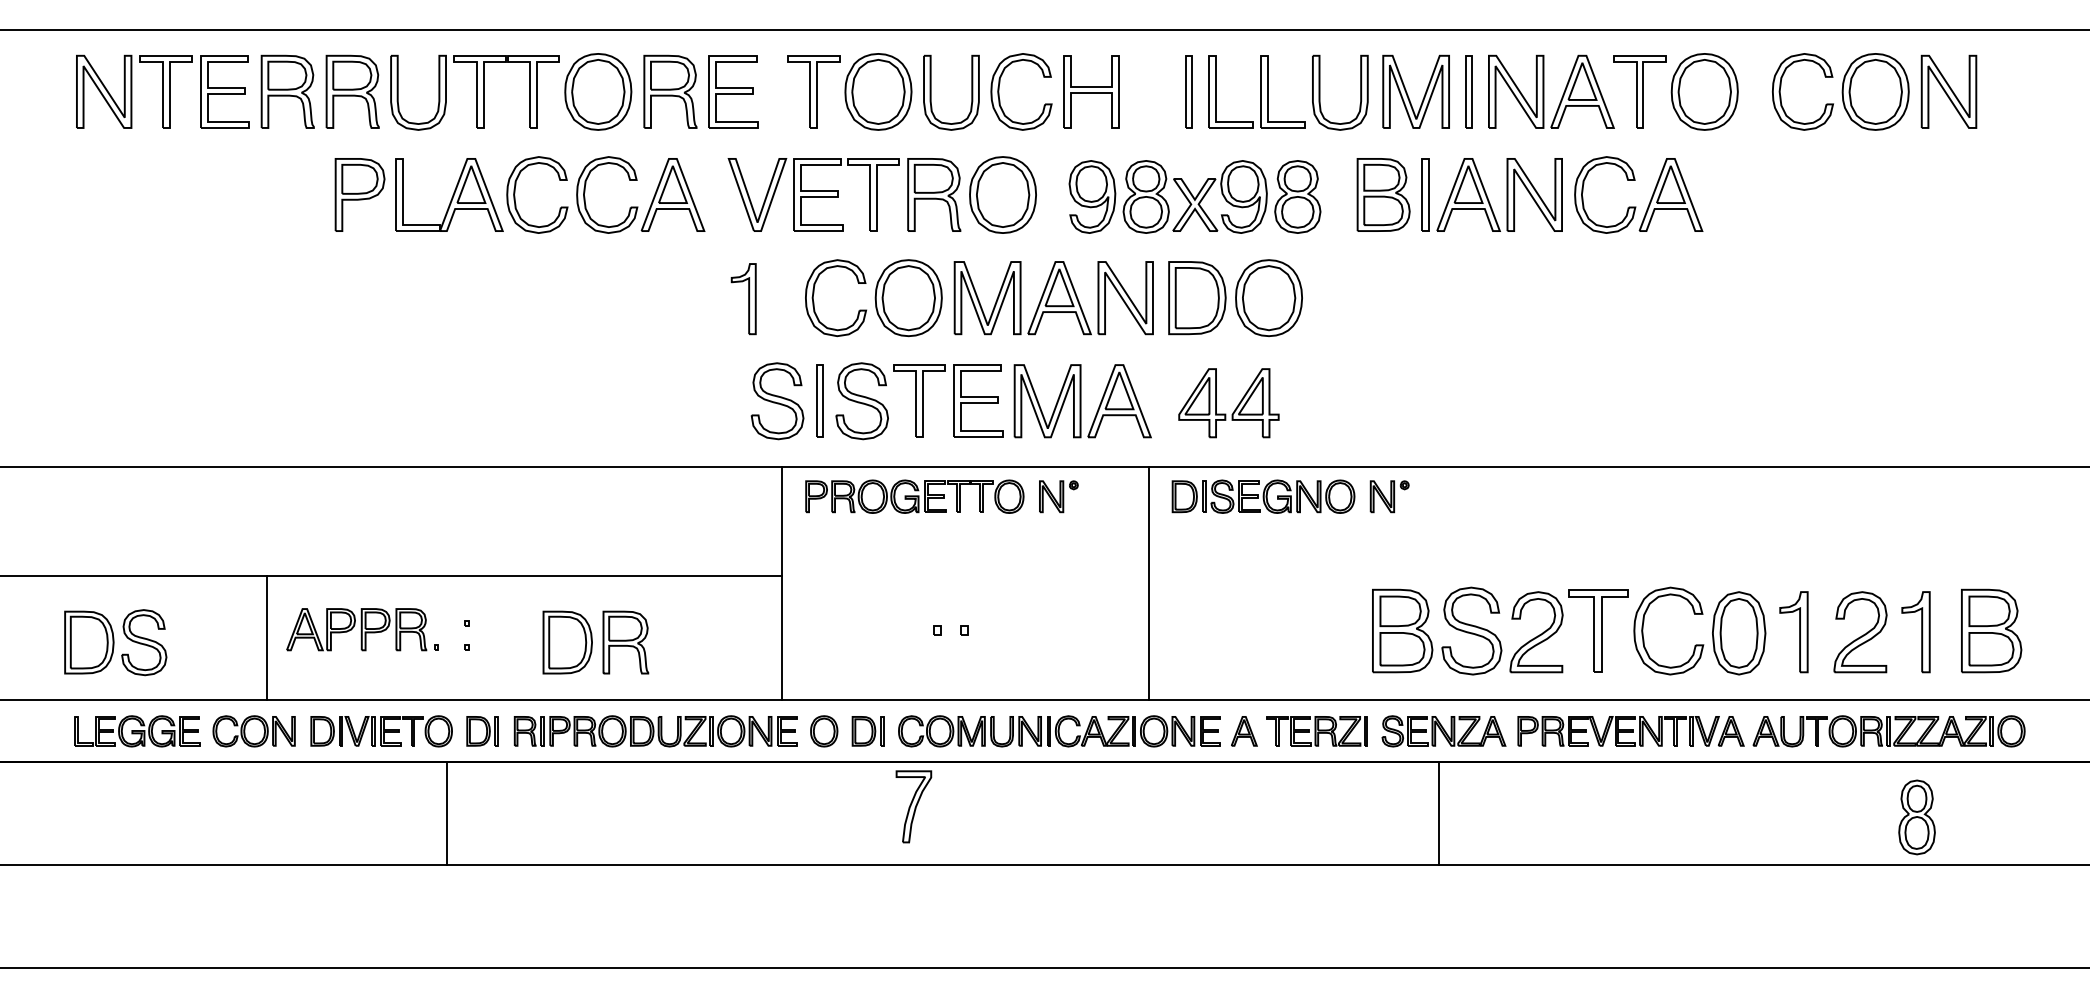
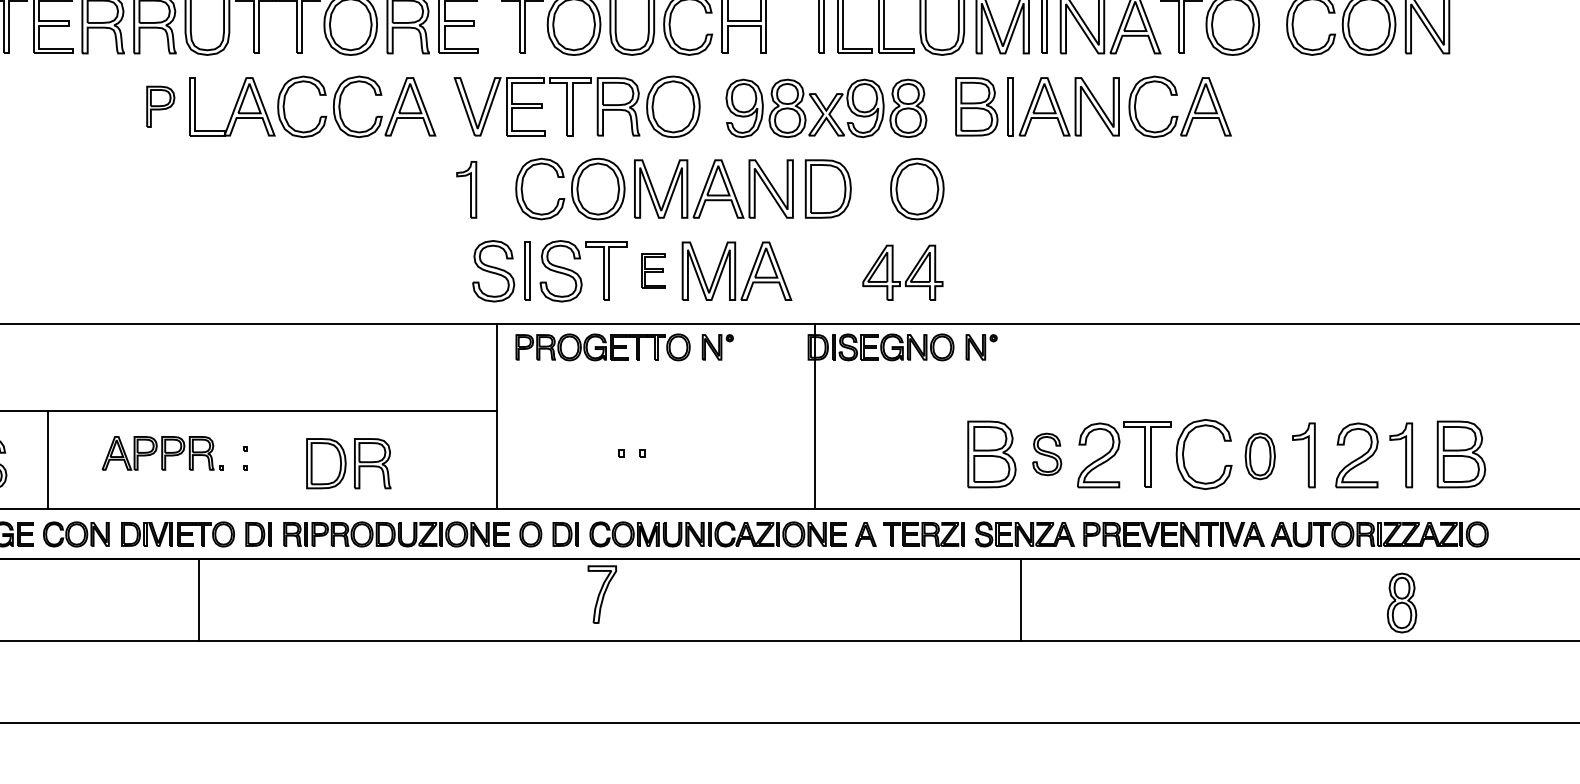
part: (359, 194) -> (160, 106), size x0.7
part: (1268, 297) -> (916, 188), moved
part: (978, 400) -> (653, 270), size x0.6
part: (1234, 409) -> (907, 277), moved
line: (1148, 583) -> (814, 416), moved
part: (1471, 630) -> (1046, 454), size x0.6
part: (1739, 633) -> (1260, 456), size x0.7
line: (266, 638) -> (47, 460), moved
line: (447, 813) -> (199, 599), moved

